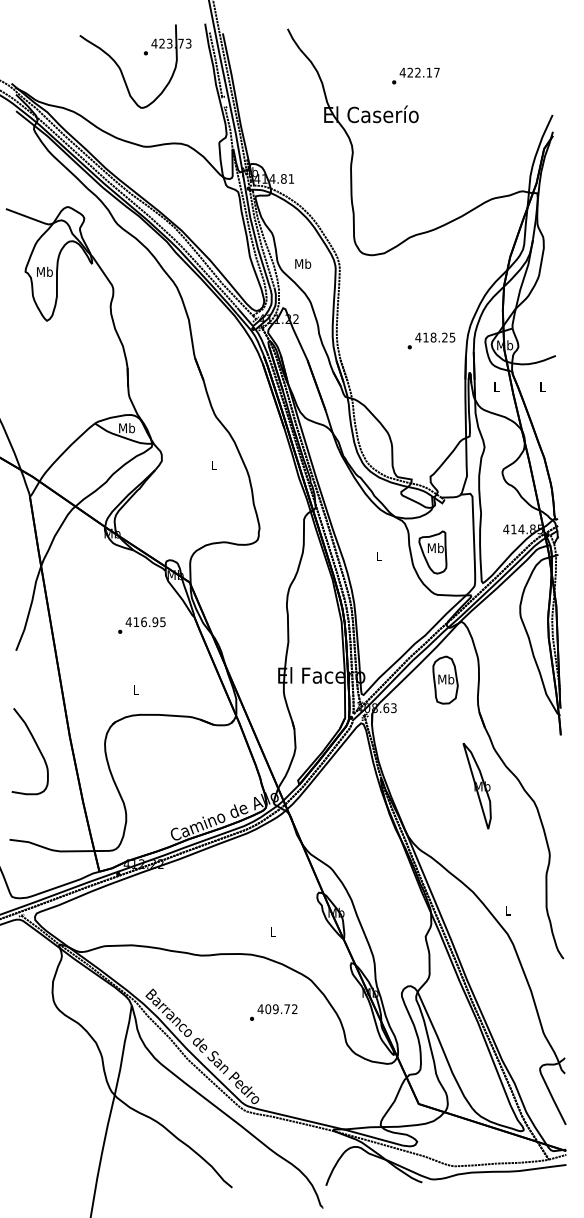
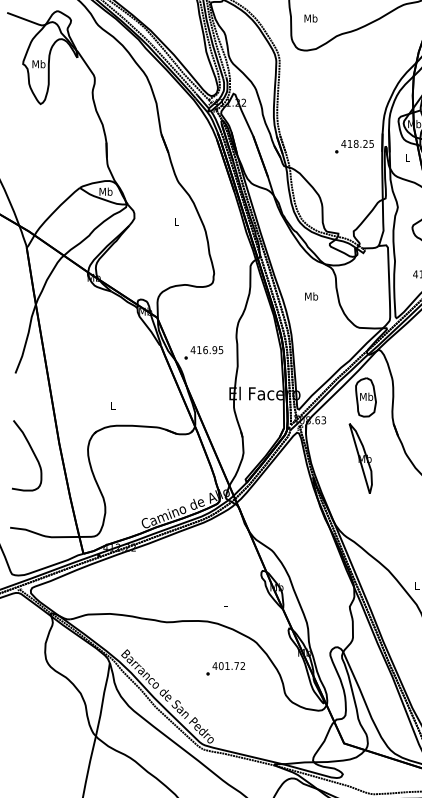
text: (303, 263) -> (311, 18), moved
text: (431, 340) -> (354, 146), moved
part: (432, 552) -> (355, 293), removed
text: (378, 556) -> (311, 296), L -> Mb
text: (141, 625) -> (203, 352), moved
part: (476, 786) -> (360, 458), moved
text: (275, 1009) -> (227, 666), 409.72 -> 401.72

